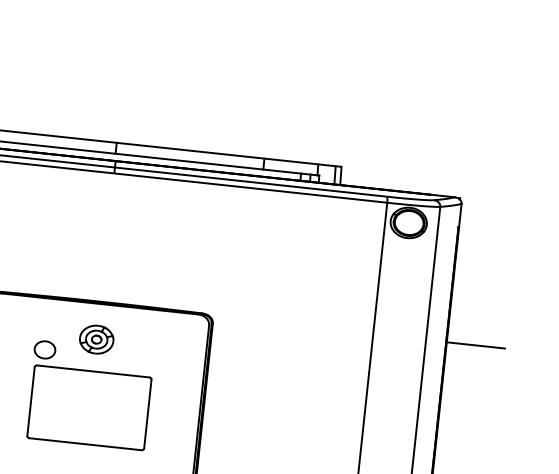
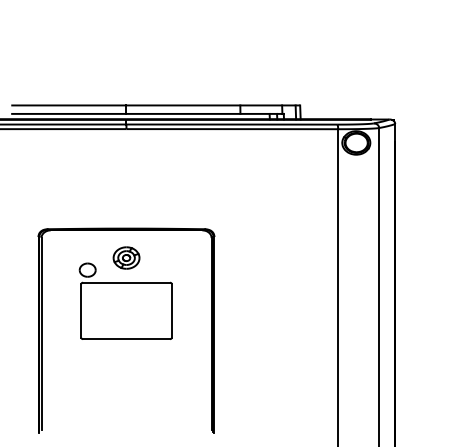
line: (475, 345) -> (417, 231), removed

